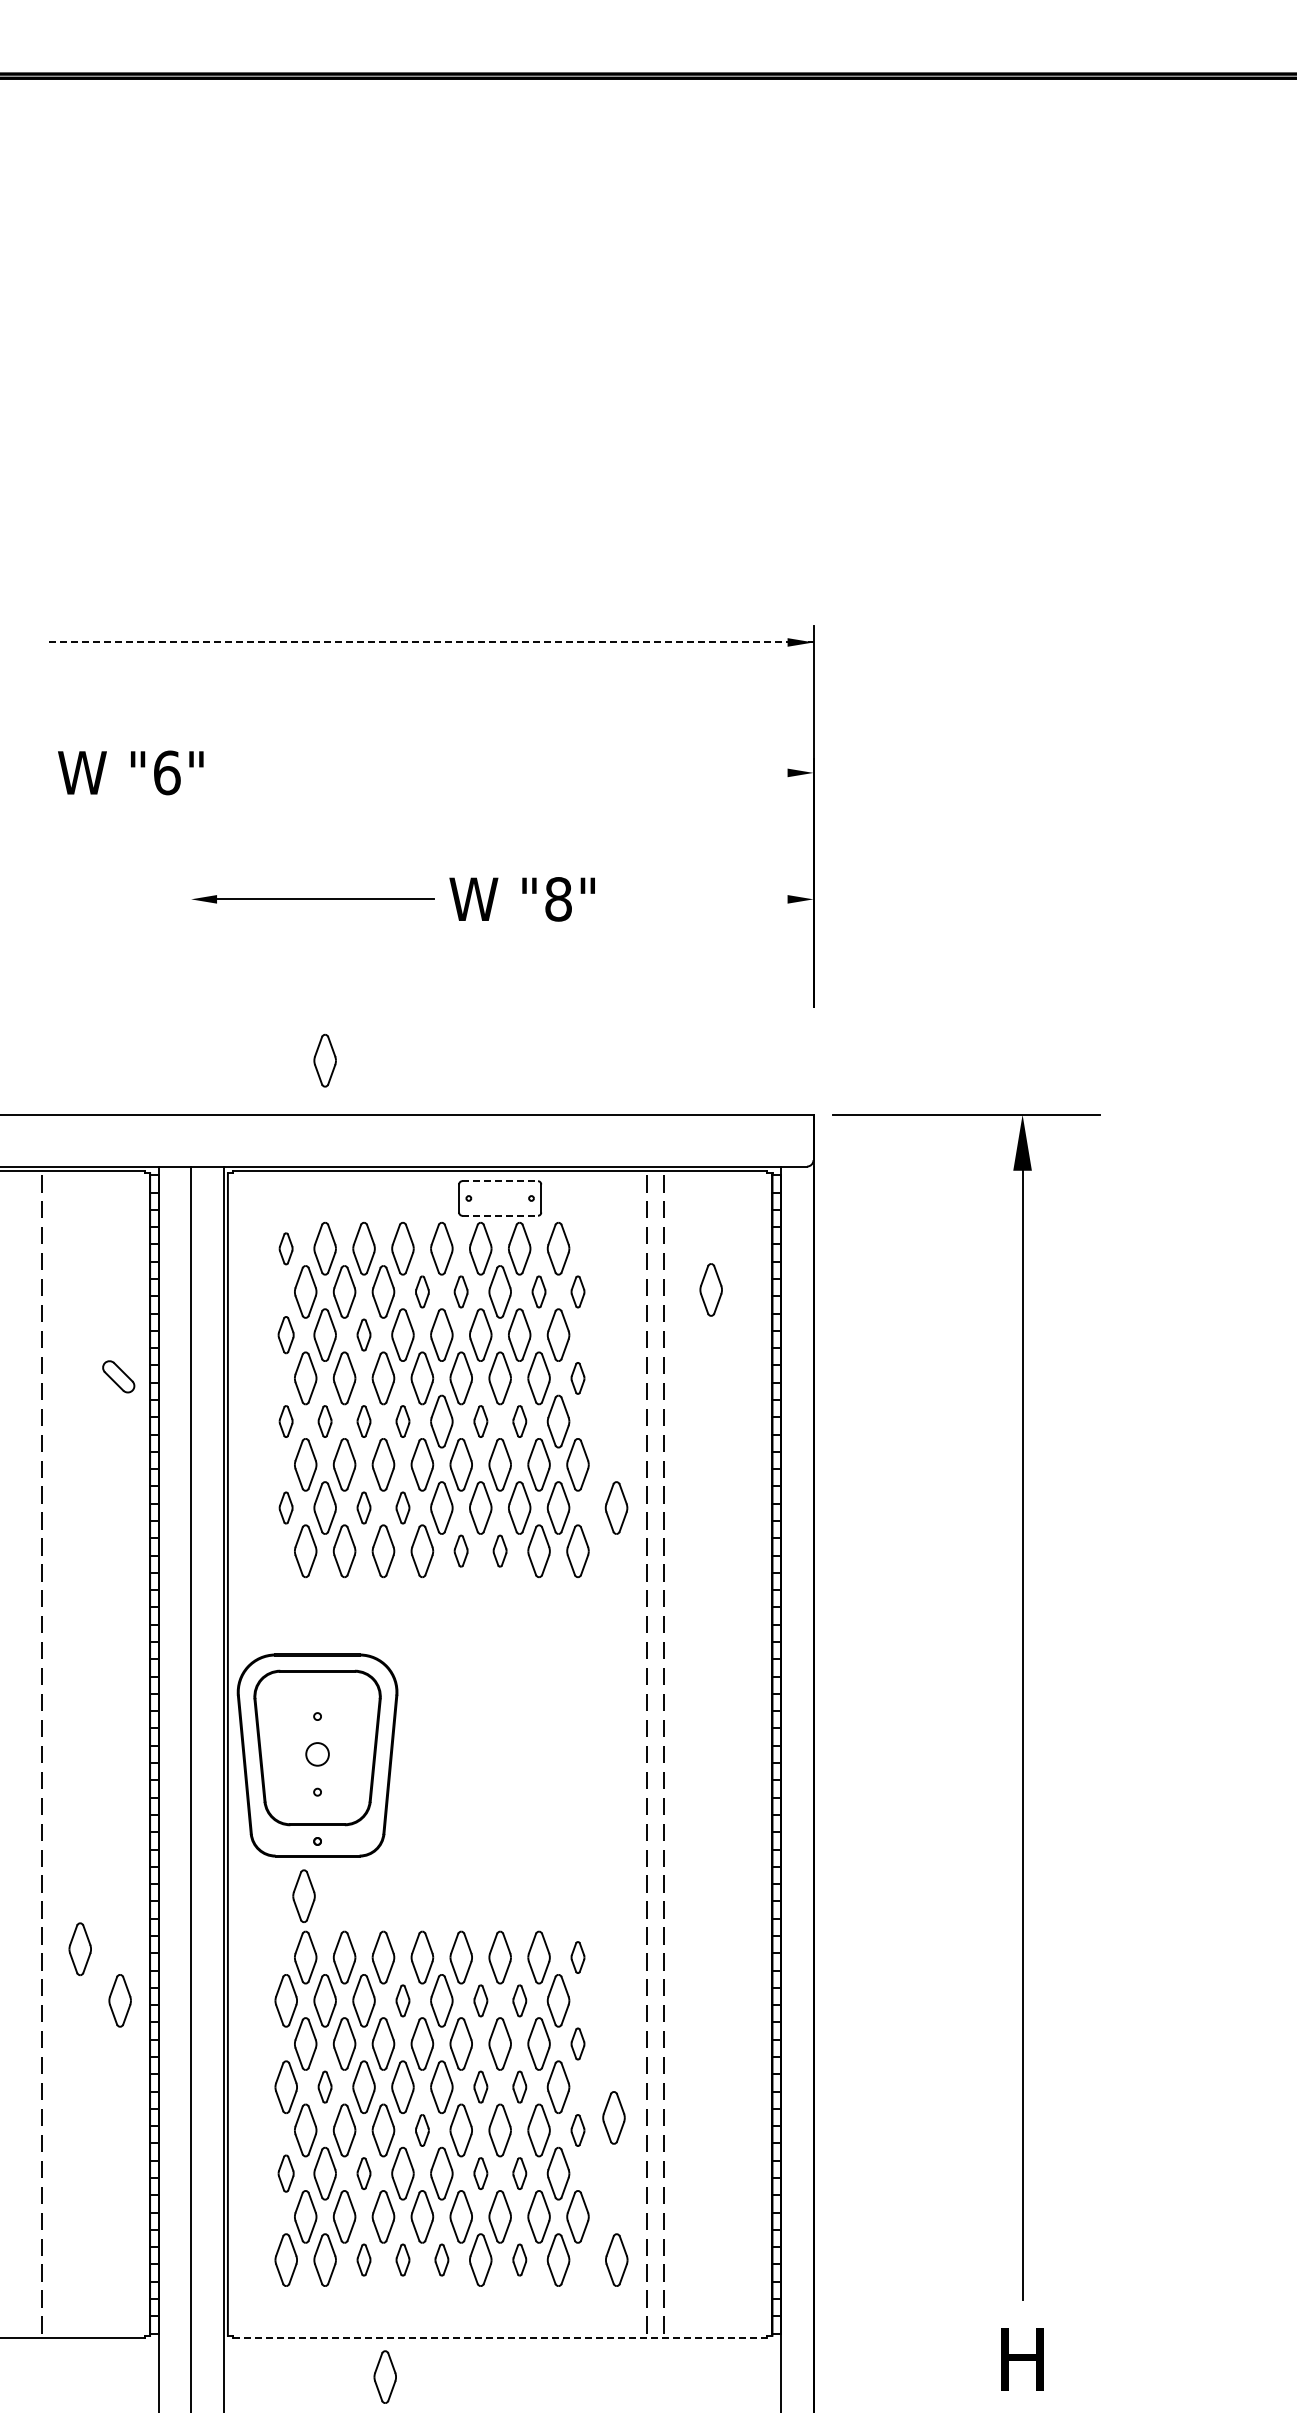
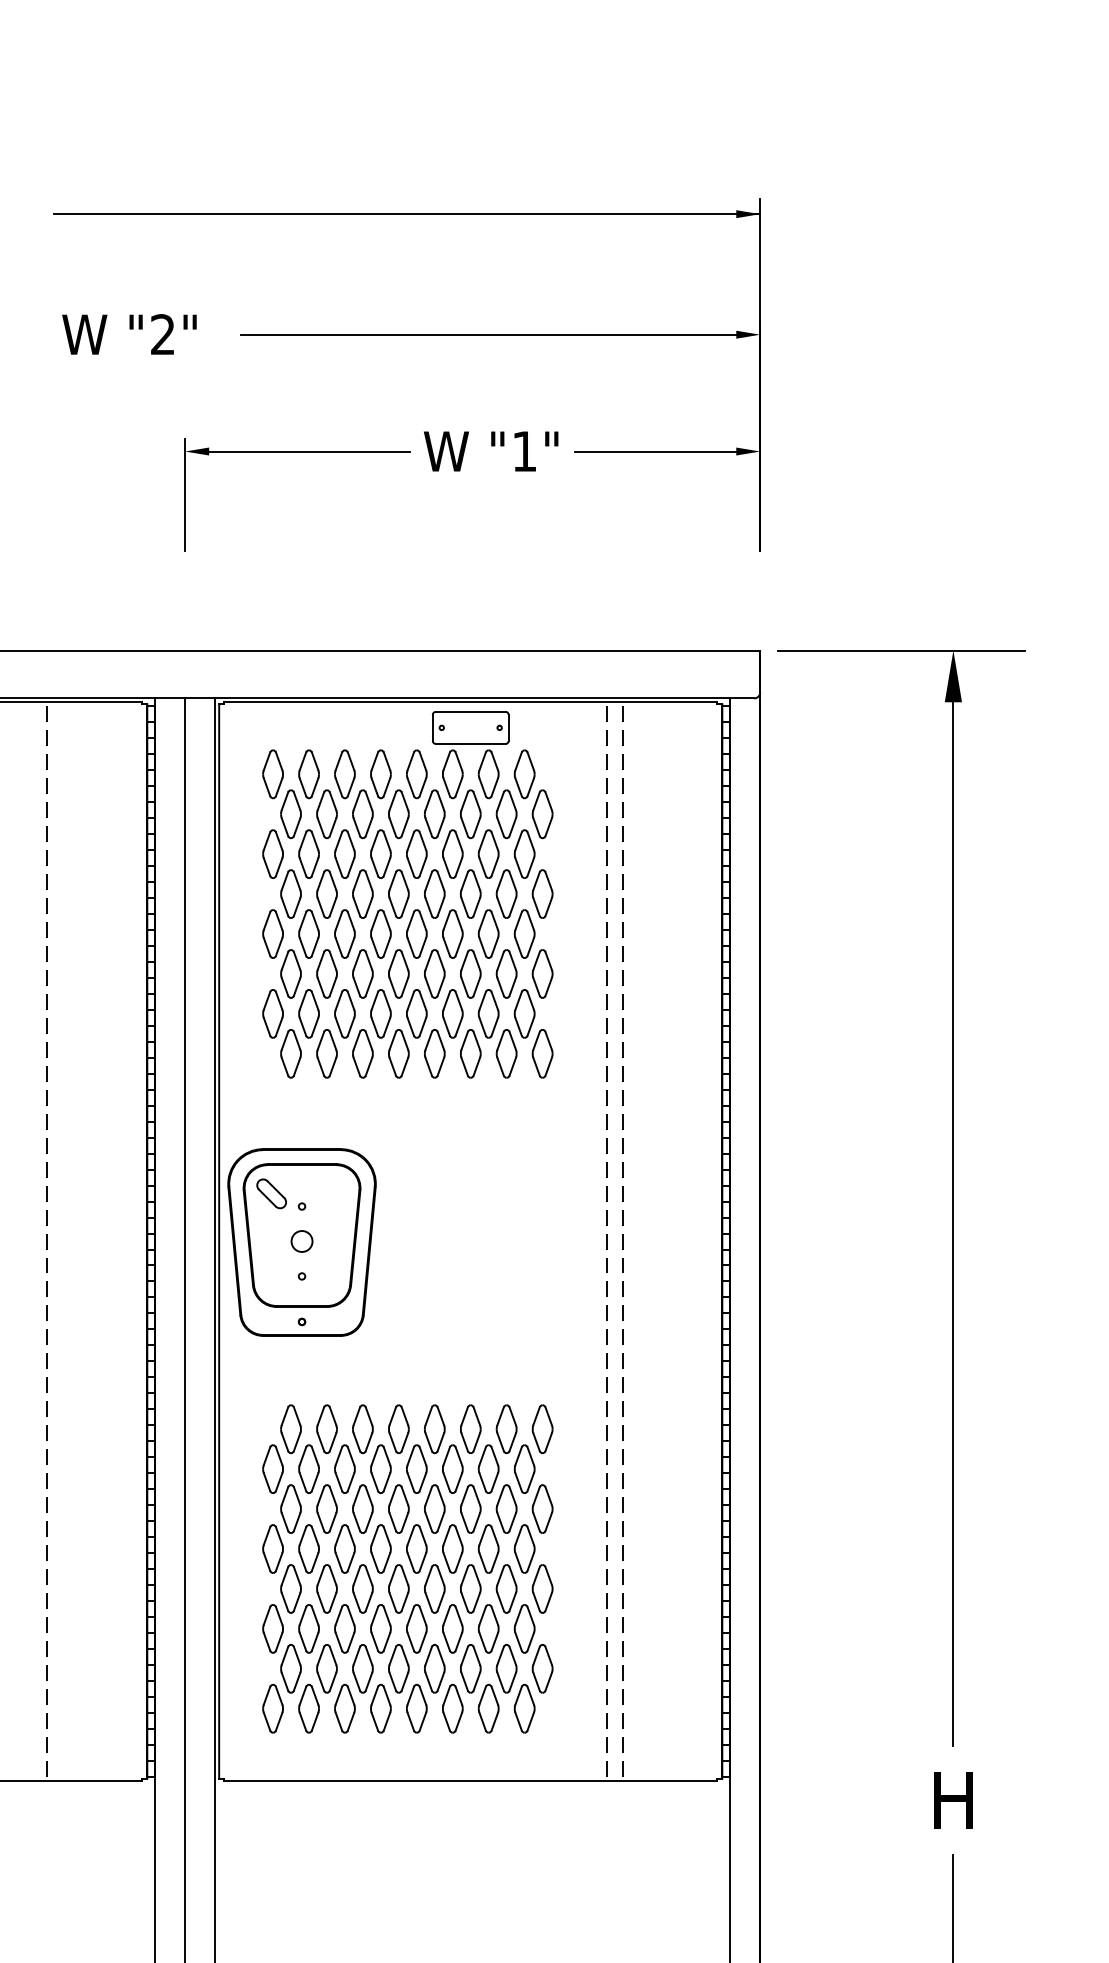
line: (431, 642) -> (407, 214), dashed -> solid
text: (167, 772) -> (163, 334), "6" -> "2"
line: (519, 772) -> (488, 334), added
text: (558, 899) -> (524, 451), "8" -> "1"
line: (700, 899) -> (655, 451), added
line: (191, 945) -> (185, 494), added
part: (324, 1060) -> (308, 600), removed
line: (500, 1181) -> (471, 712), dashed -> solid
line: (500, 1215) -> (471, 743), dashed -> solid
part: (285, 1248) -> (272, 774), size x1.67
part: (710, 1289) -> (665, 811), removed
part: (422, 1291) -> (398, 813), size x1.67
part: (460, 1291) -> (434, 813), size x1.67
part: (538, 1291) -> (506, 813), size x1.67
part: (577, 1291) -> (542, 813), size x1.67
part: (285, 1334) -> (272, 853), size x1.43
part: (363, 1334) -> (344, 853), size x1.67
part: (118, 1376) -> (271, 1193), moved
part: (577, 1378) -> (542, 894), size x1.67
part: (285, 1421) -> (272, 933), size x1.67
part: (324, 1421) -> (308, 933), size x1.67
part: (363, 1421) -> (344, 933), size x1.67
part: (402, 1421) -> (380, 933), size x1.67
part: (480, 1421) -> (452, 933), size x1.67
part: (519, 1421) -> (488, 933), size x1.67
part: (285, 1507) -> (272, 1013), size x1.67
part: (363, 1507) -> (344, 1013), size x1.67
part: (402, 1507) -> (380, 1013), size x1.67
part: (616, 1507) -> (578, 1013), removed
part: (460, 1550) -> (434, 1053), size x1.67
part: (499, 1550) -> (470, 1053), size x1.67
part: (303, 1895) -> (289, 1371), removed
part: (79, 1948) -> (82, 1420), removed
part: (577, 1957) -> (542, 1429), size x1.67
part: (119, 2000) -> (119, 1468), removed
part: (402, 2000) -> (380, 1468), size x1.67
part: (480, 2000) -> (452, 1468), size x1.67
part: (519, 2000) -> (488, 1468), size x1.67
part: (577, 2043) -> (542, 1508), size x1.67
part: (324, 2086) -> (308, 1548), size x1.67
part: (480, 2086) -> (452, 1548), size x1.67
part: (519, 2086) -> (488, 1548), size x1.67
part: (613, 2117) -> (575, 1576), removed
part: (422, 2130) -> (398, 1588), size x1.67
part: (577, 2130) -> (542, 1588), size x1.67
part: (285, 2173) -> (272, 1628), size x1.43
part: (363, 2173) -> (344, 1628), size x1.67
part: (480, 2173) -> (452, 1628), size x1.67
part: (519, 2173) -> (488, 1628), size x1.67
part: (363, 2259) -> (344, 1708), size x1.67
part: (402, 2259) -> (380, 1708), size x1.67
part: (441, 2259) -> (416, 1708), size x1.67
part: (519, 2259) -> (488, 1708), size x1.67
part: (616, 2259) -> (578, 1708), removed
line: (500, 2337) -> (471, 1780), dashed -> solid
part: (384, 2376) -> (363, 1816), removed

